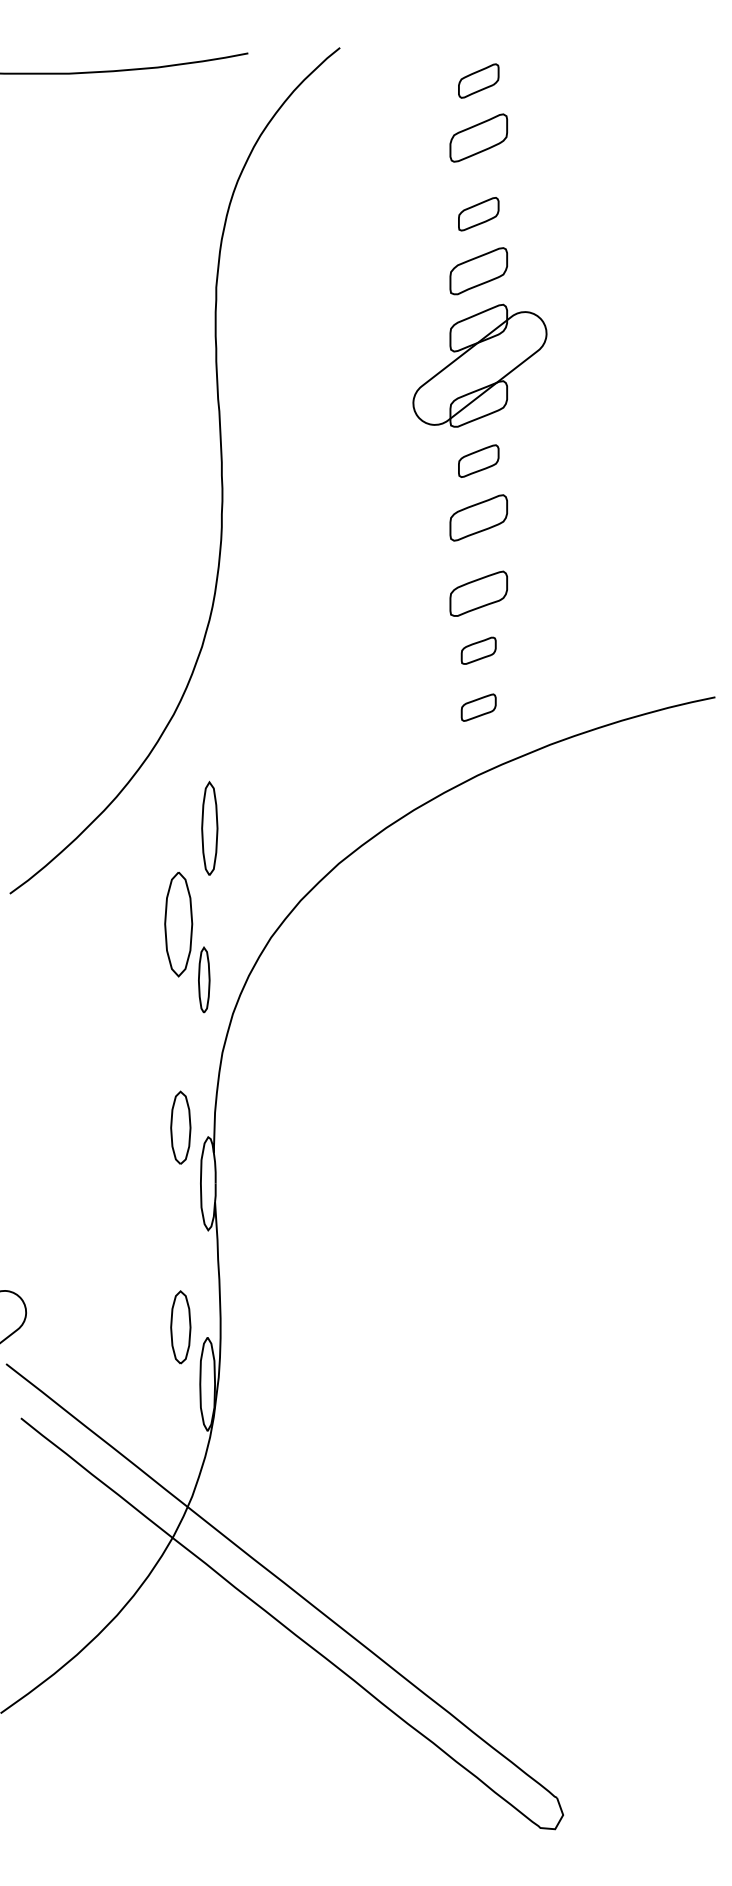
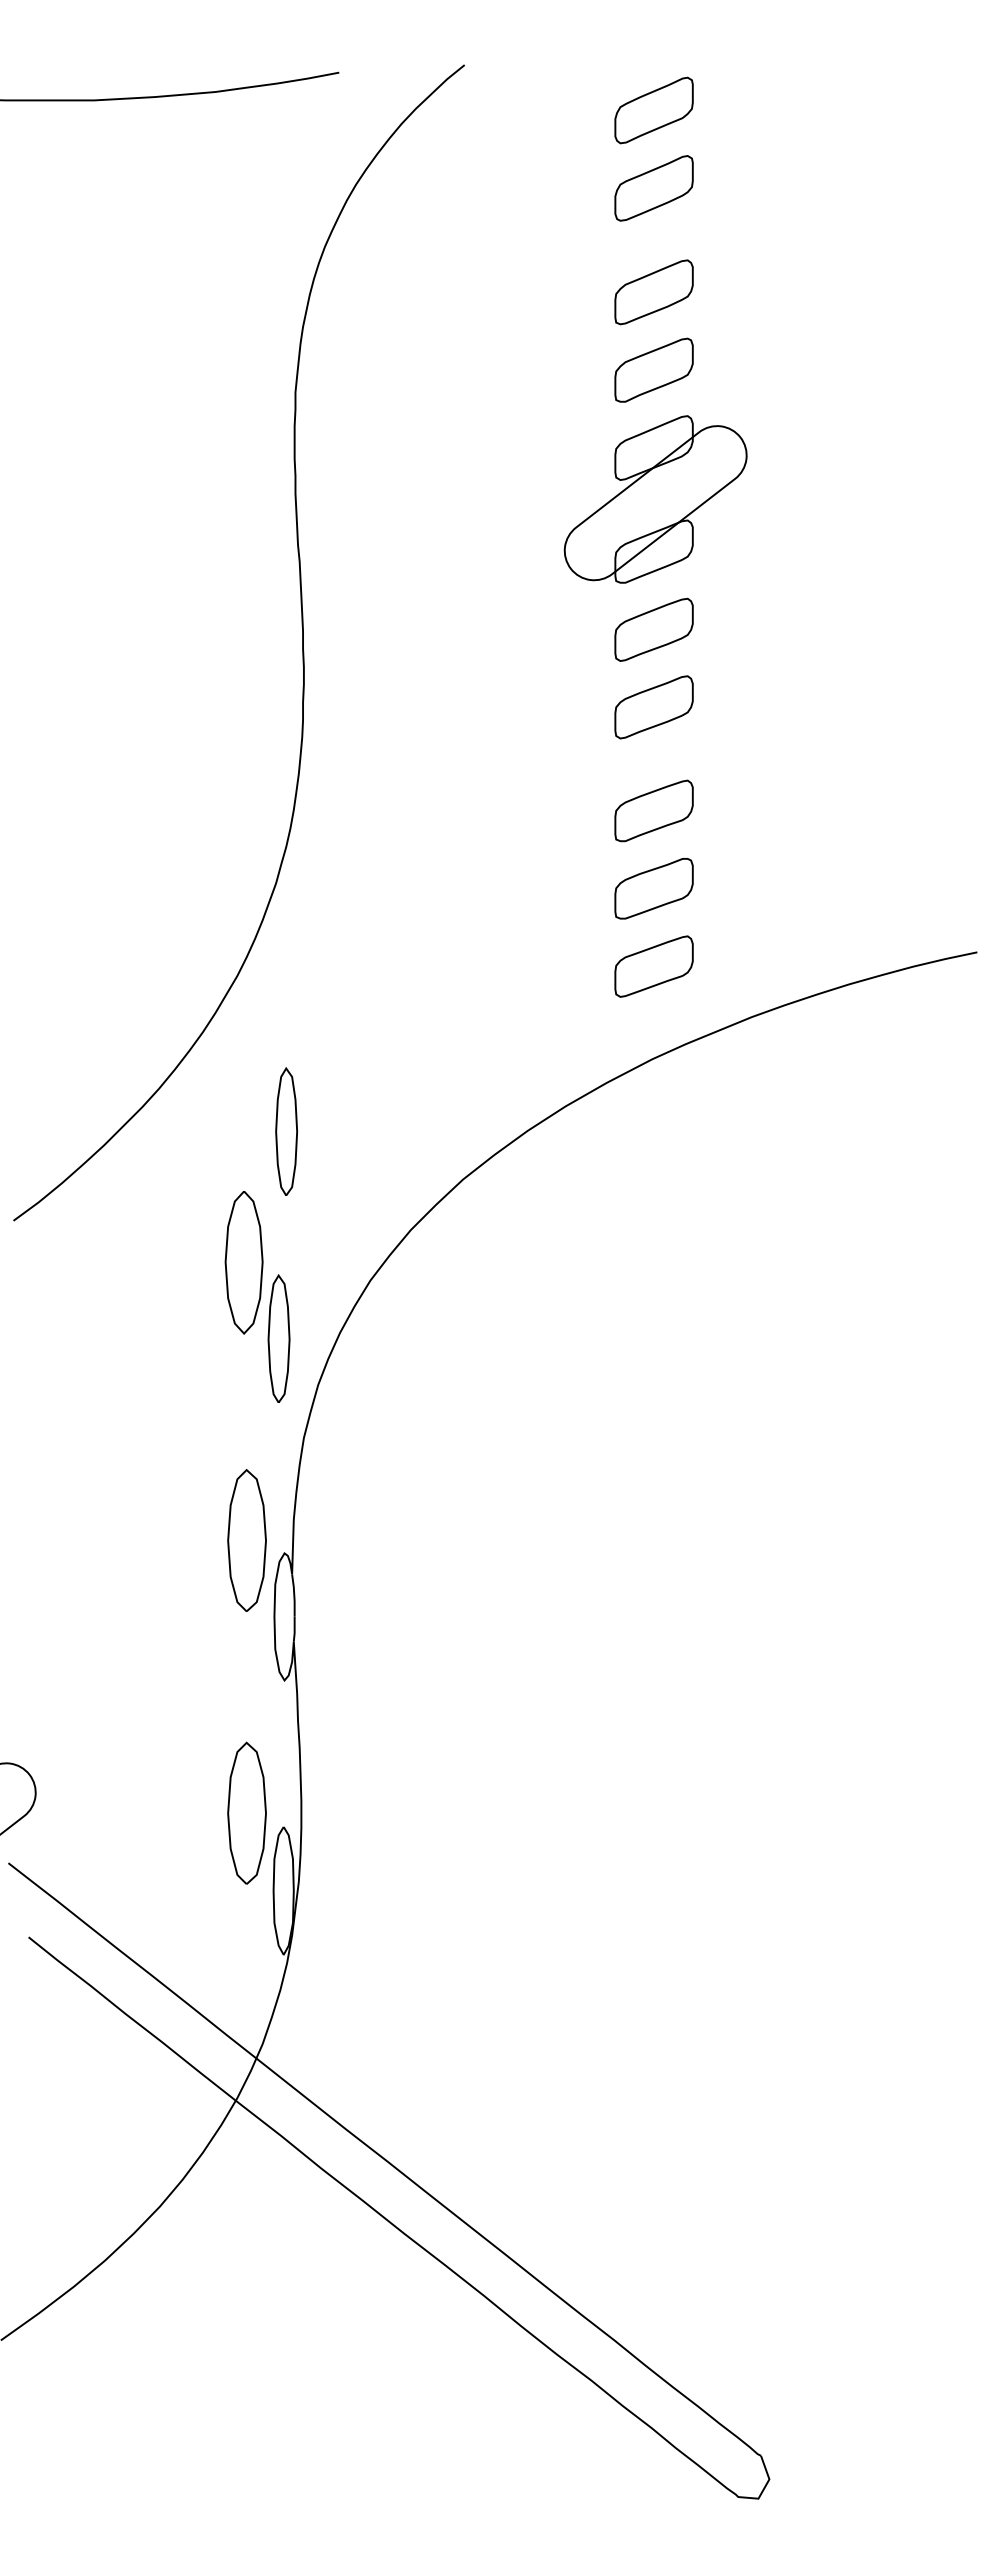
part: (478, 81) -> (653, 110), size x1.43
part: (478, 214) -> (653, 292), size x1.43
part: (478, 460) -> (653, 629), size x1.43
part: (478, 650) -> (653, 888), size x1.67
part: (478, 707) -> (653, 966), size x1.67
part: (203, 979) -> (278, 1338), size x1.43
part: (180, 1127) -> (246, 1540), size x1.43
part: (180, 1326) -> (246, 1812), size x1.43

